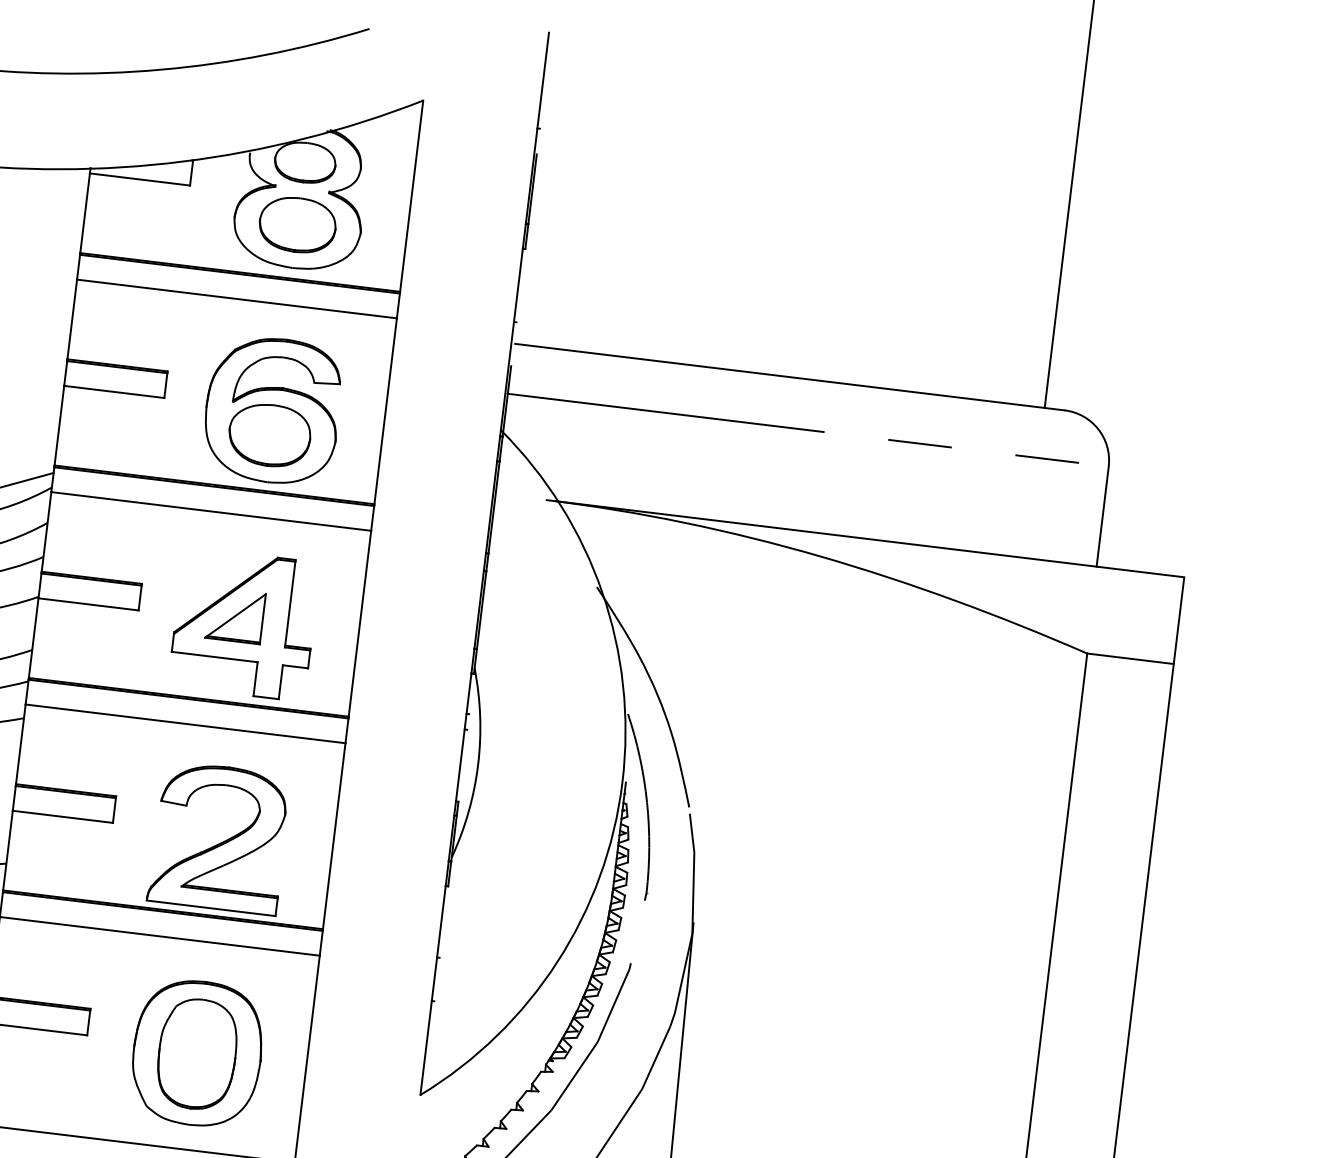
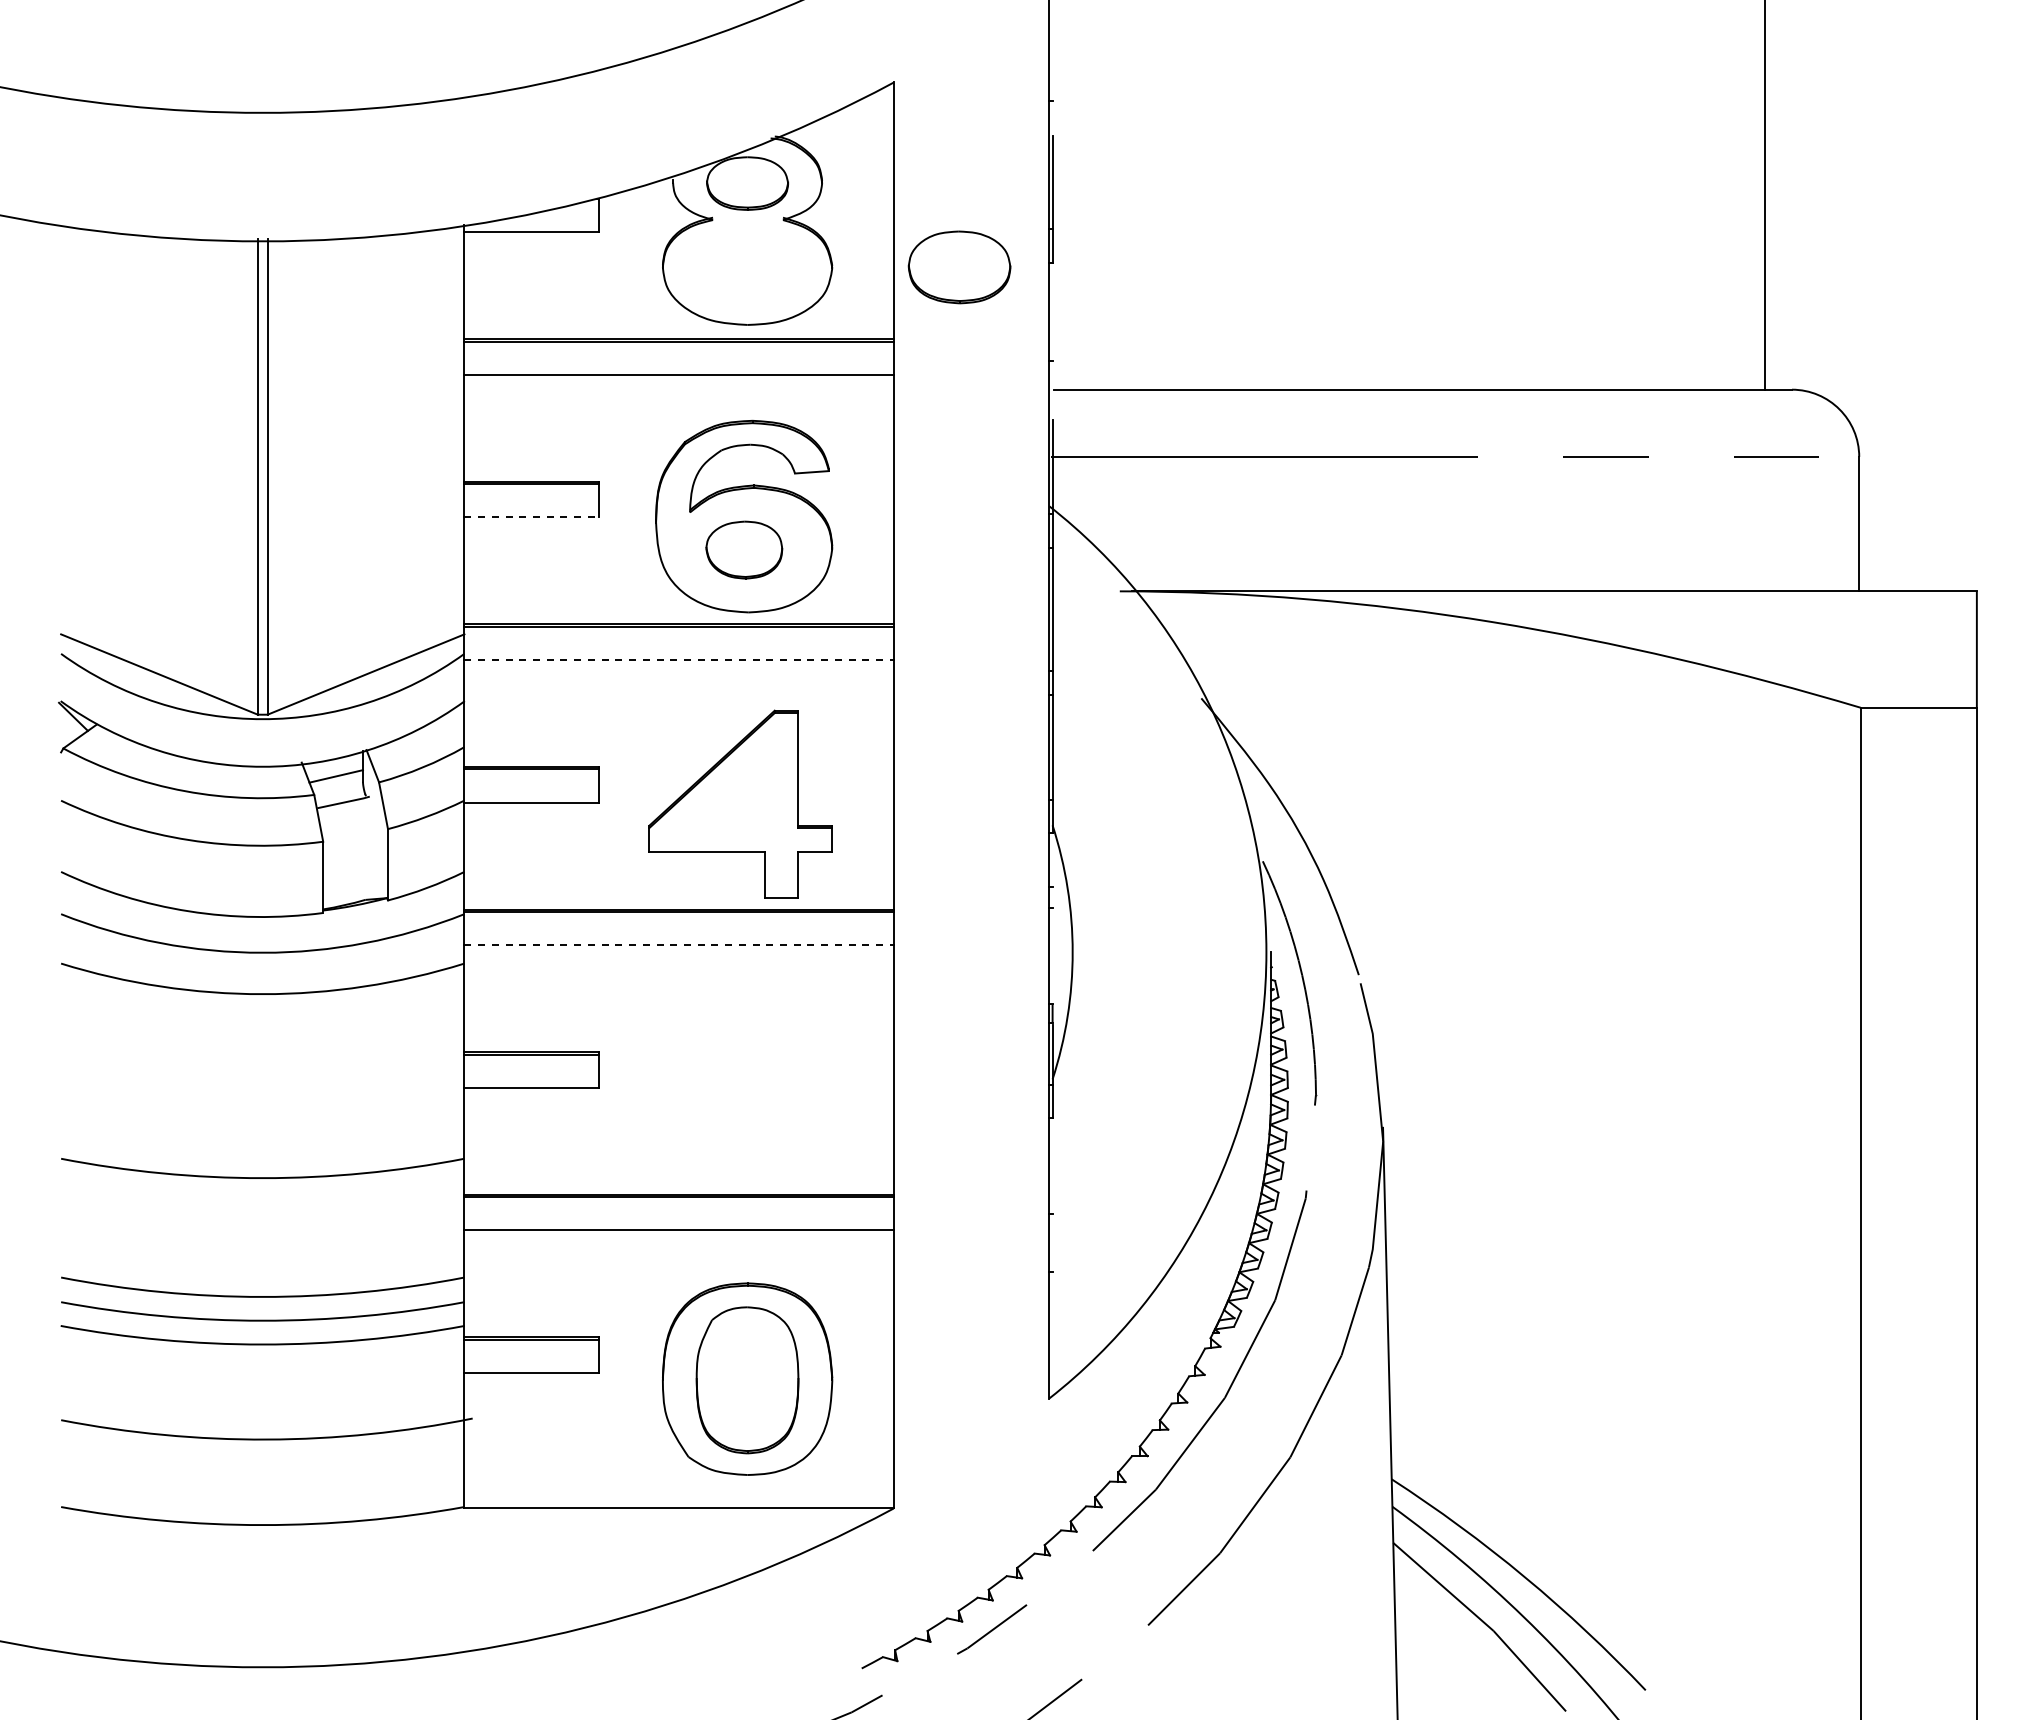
part: (297, 225) -> (959, 267), moved
line: (114, 392) -> (532, 517), solid -> dashed
part: (269, 435) -> (744, 549), size x0.7
line: (211, 511) -> (679, 660), solid -> dashed
part: (235, 615) -> (727, 794), removed
line: (185, 724) -> (679, 945), solid -> dashed
part: (220, 842) -> (744, 1096), removed

